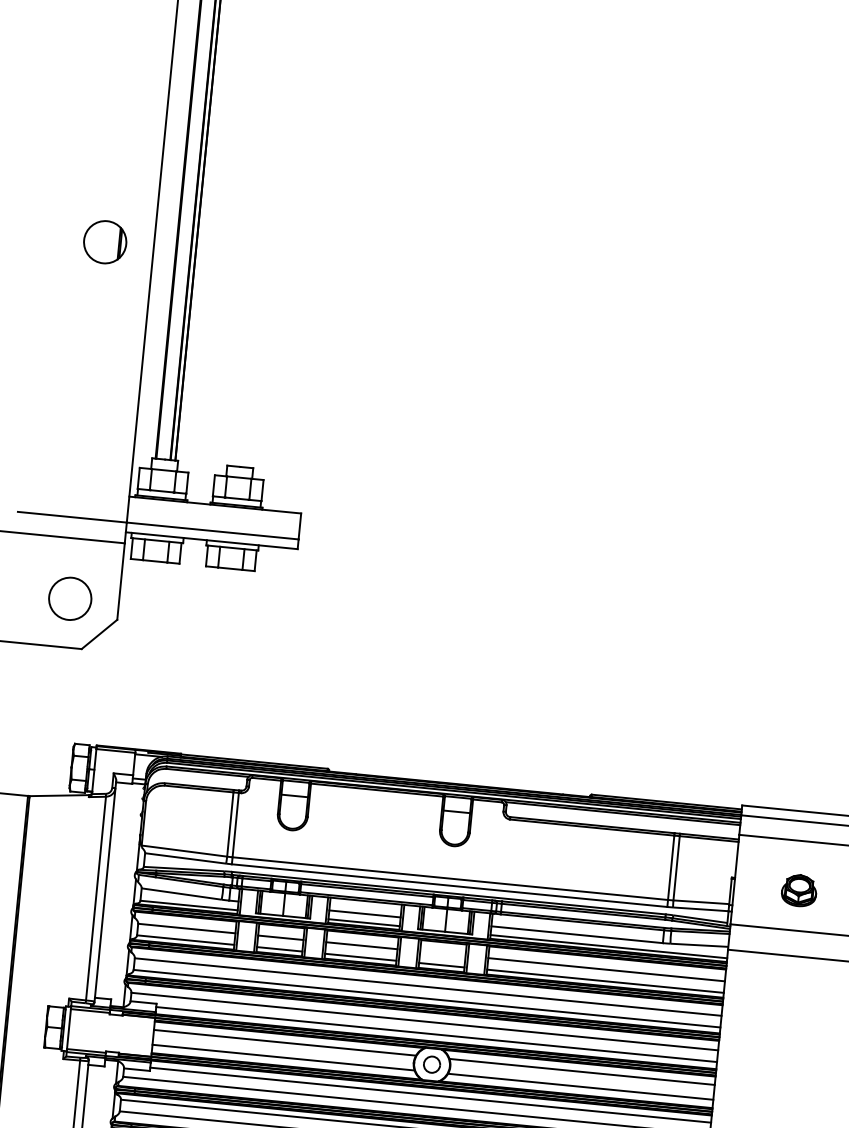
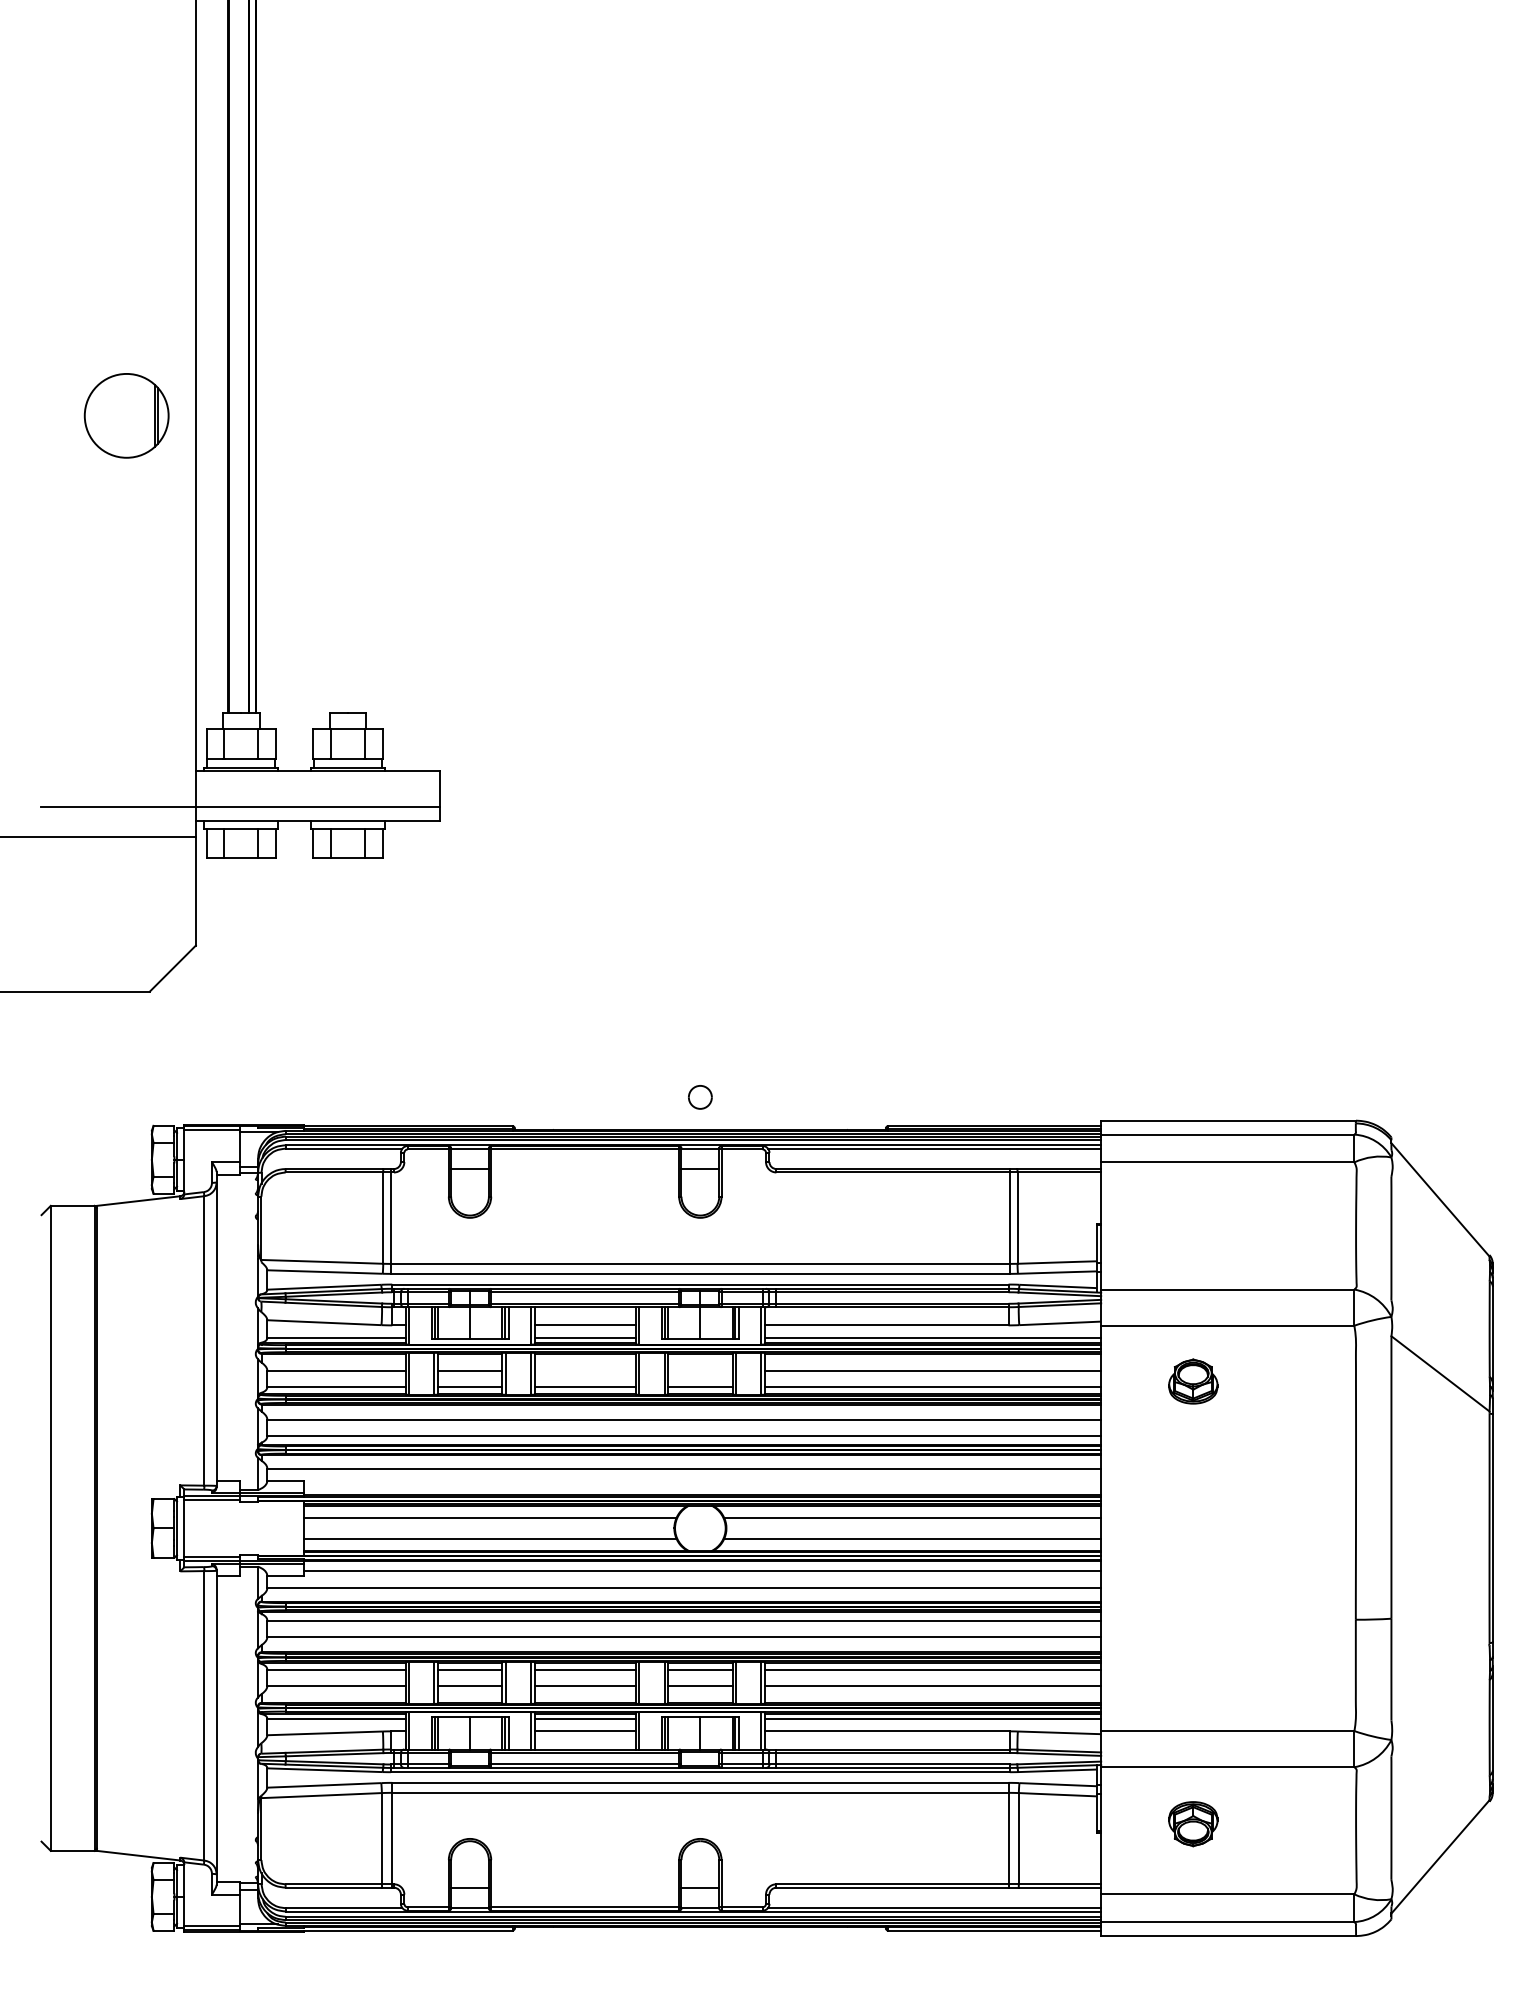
part: (105, 242) -> (126, 415), size x1.4
circle: (70, 598) -> (126, 922), removed
part: (799, 890) -> (1193, 1381), moved
line: (361, 945) -> (584, 1370), removed
line: (436, 1034) -> (702, 1485), removed
part: (432, 1064) -> (700, 1097), moved

